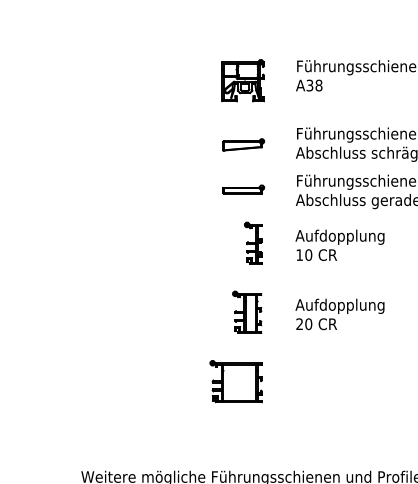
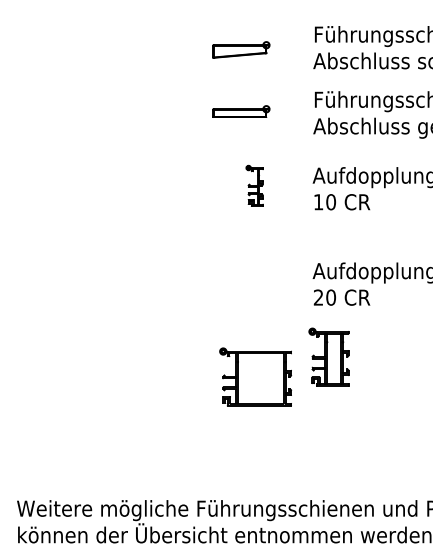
part: (253, 242) -> (254, 184), size x0.7
part: (247, 311) -> (329, 356), moved
part: (235, 381) -> (254, 376), moved

